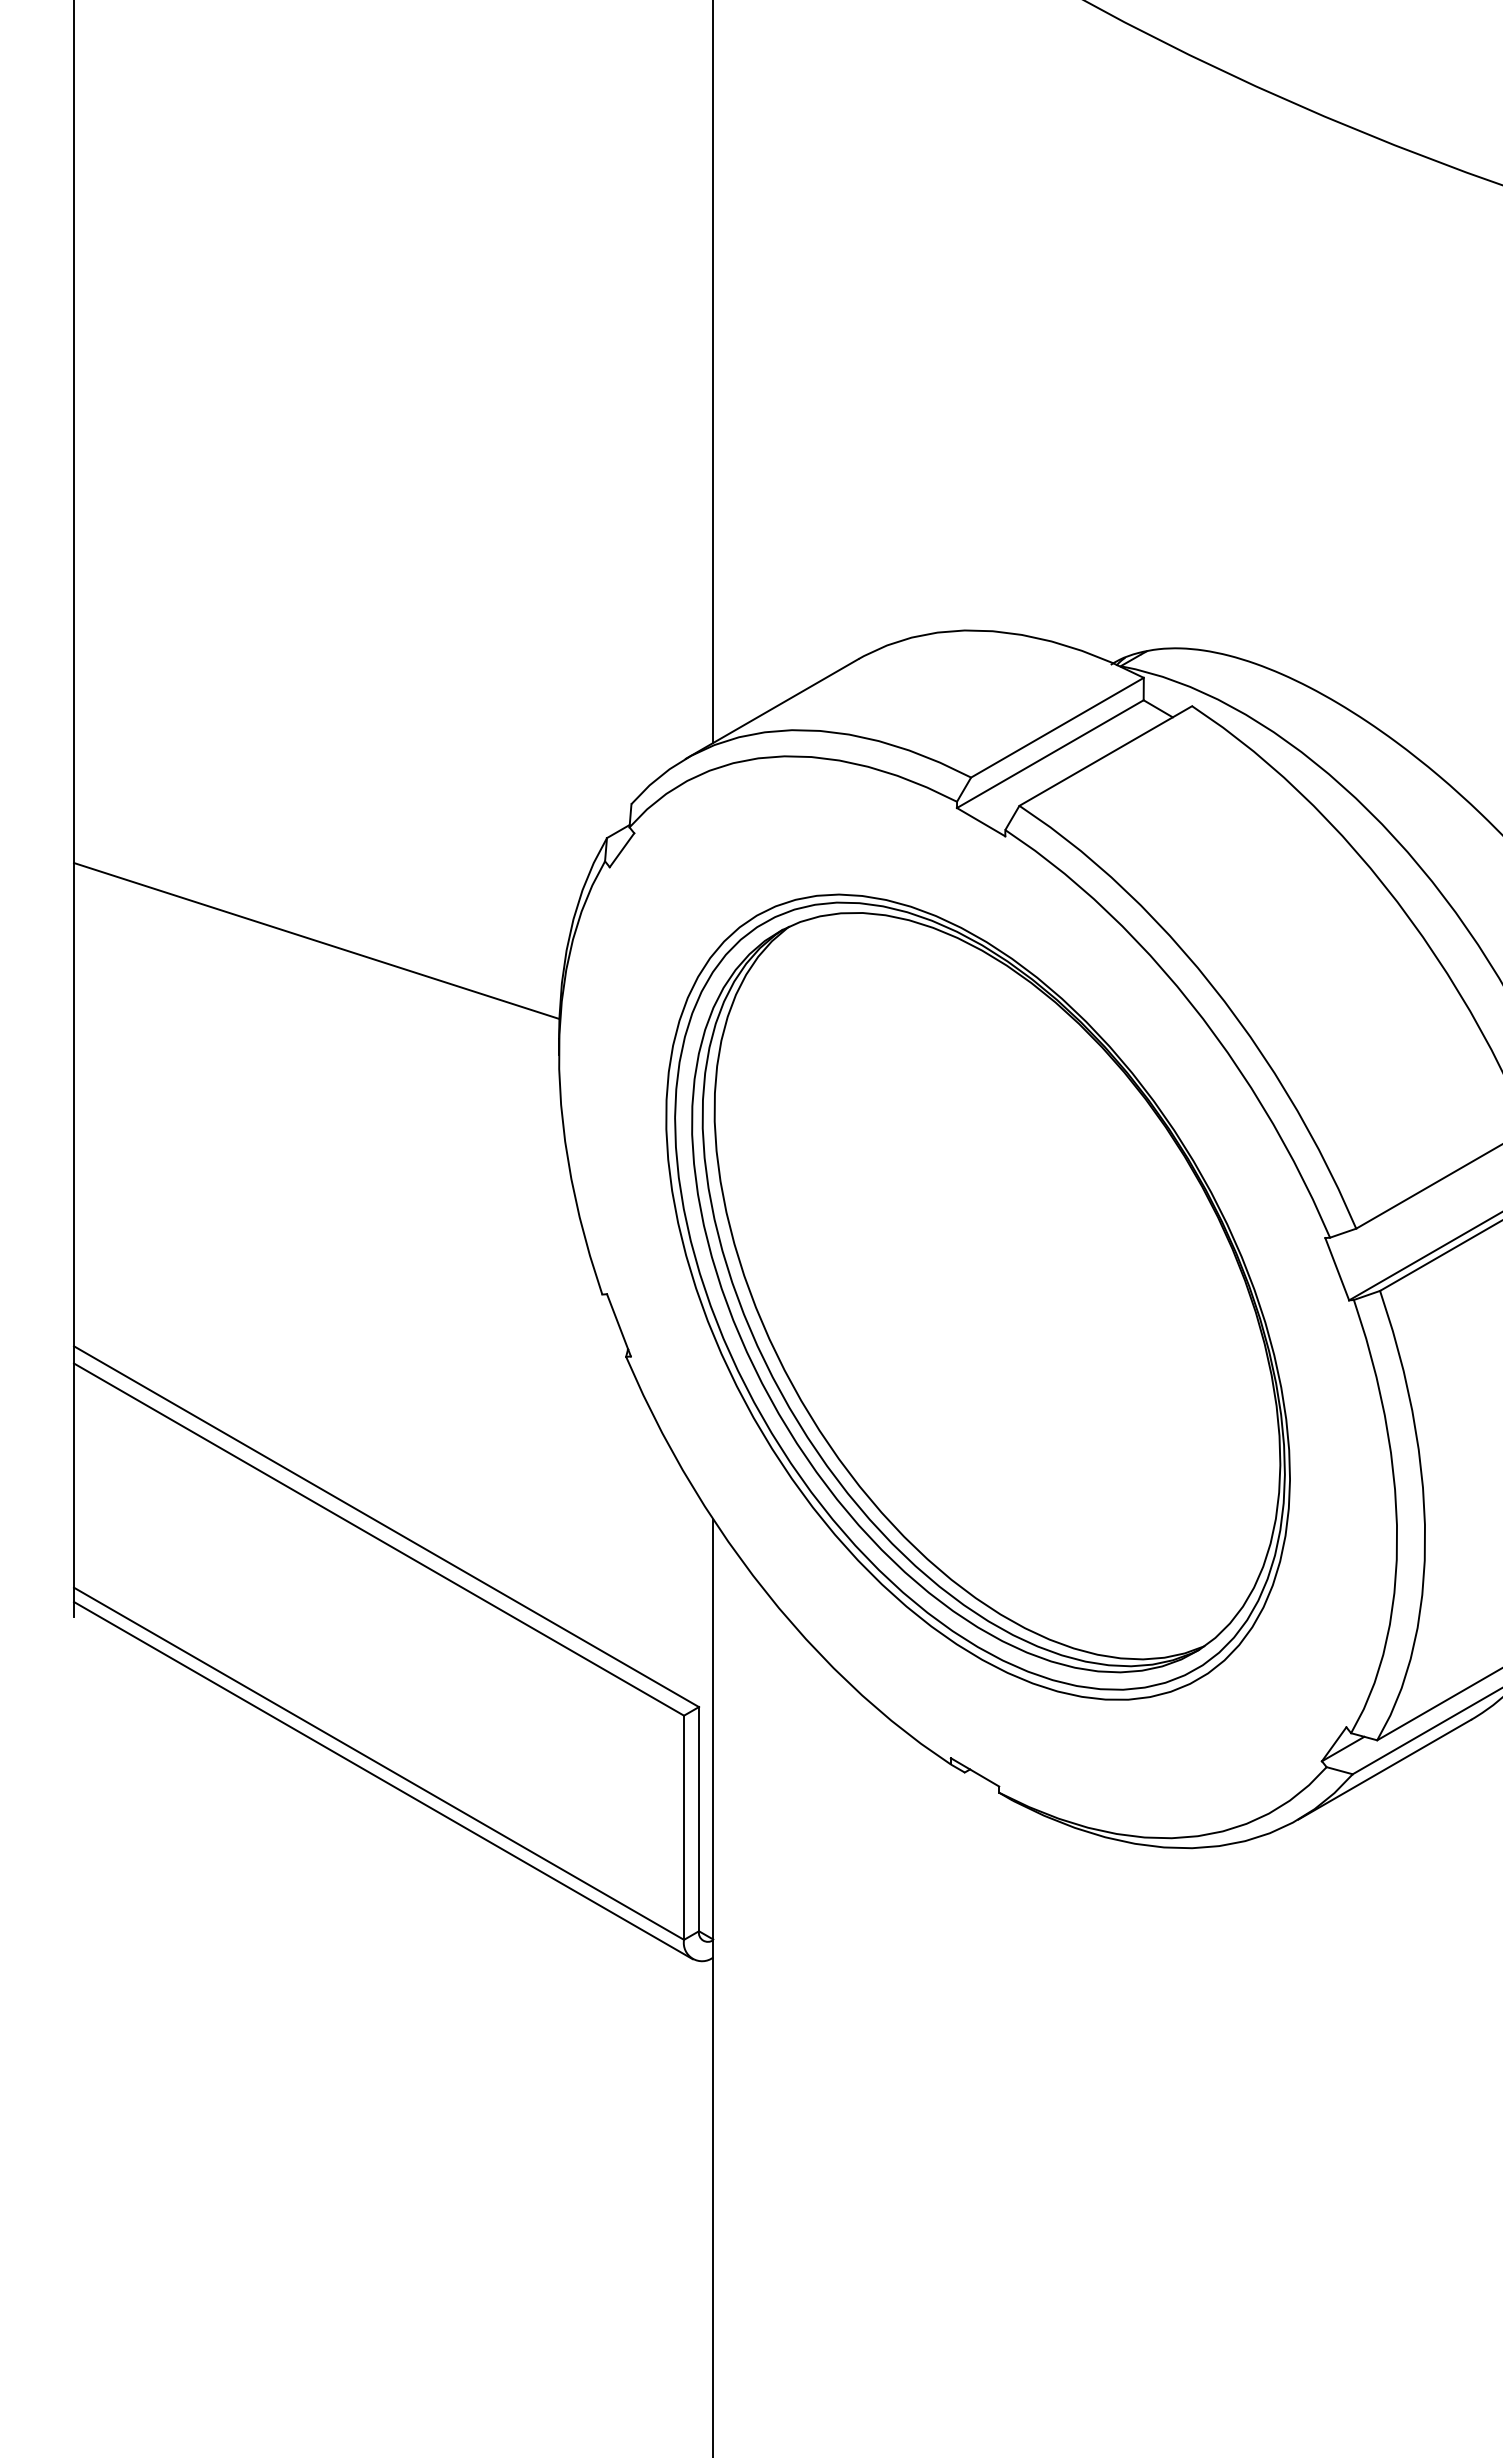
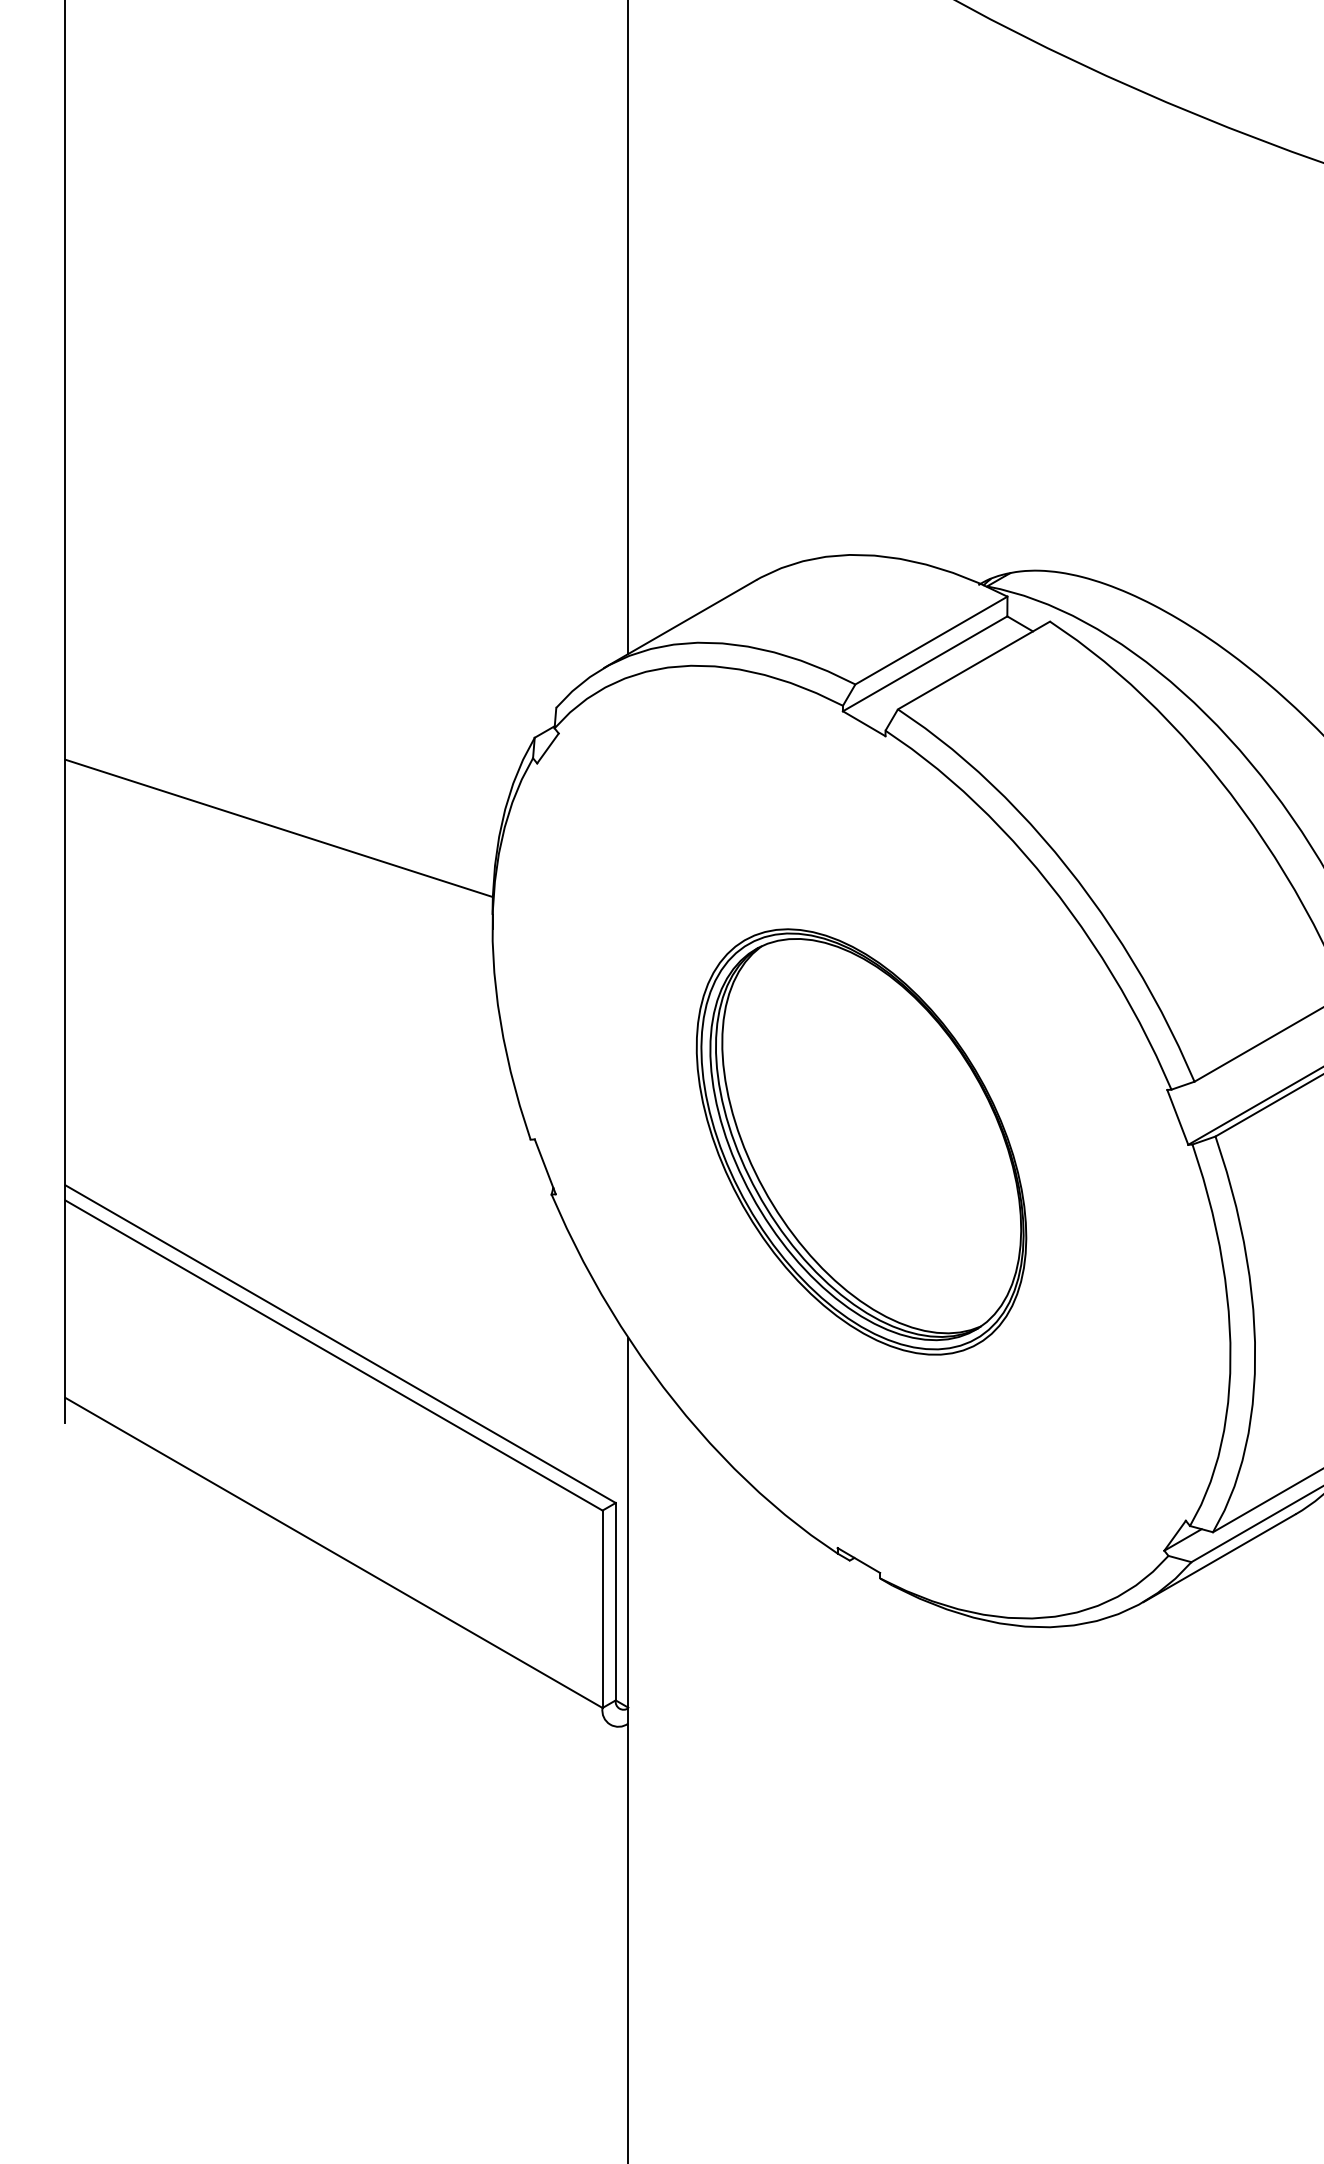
part: (977, 1296) -> (861, 1141), size x0.6
line: (383, 1780) -> (337, 1567), removed

